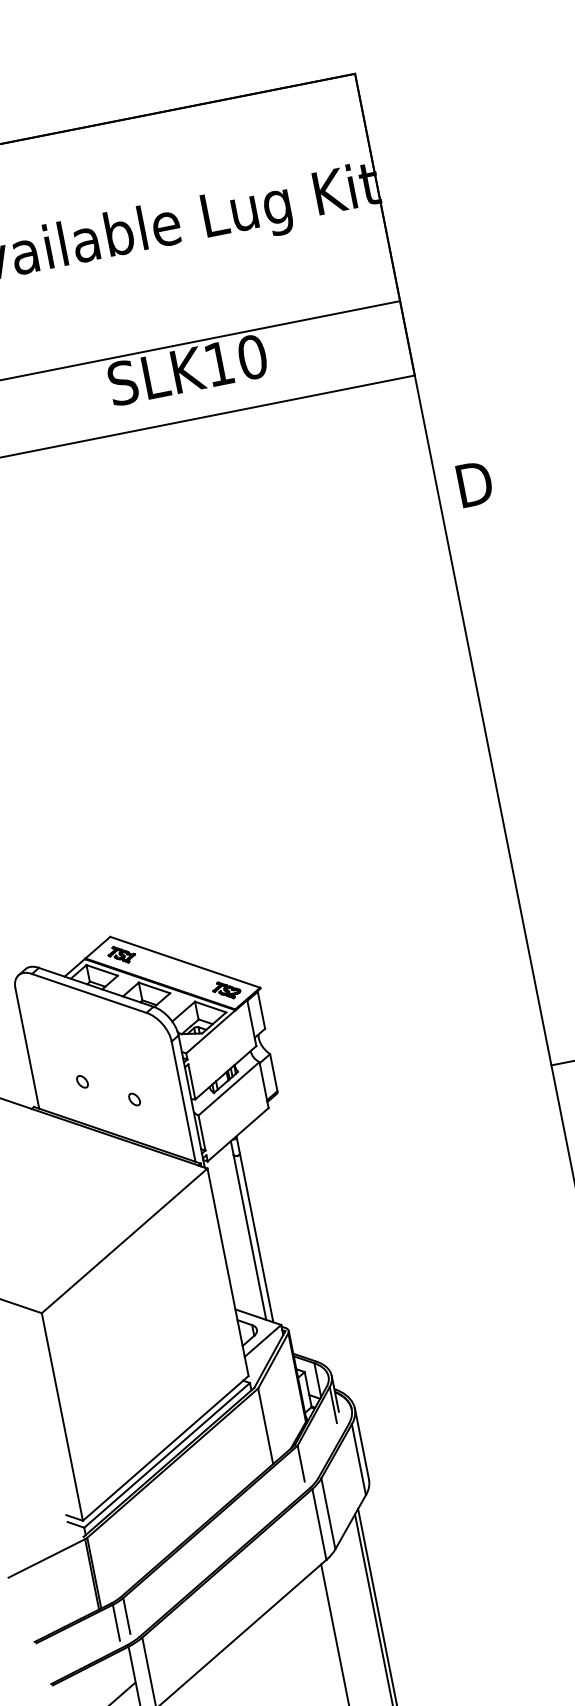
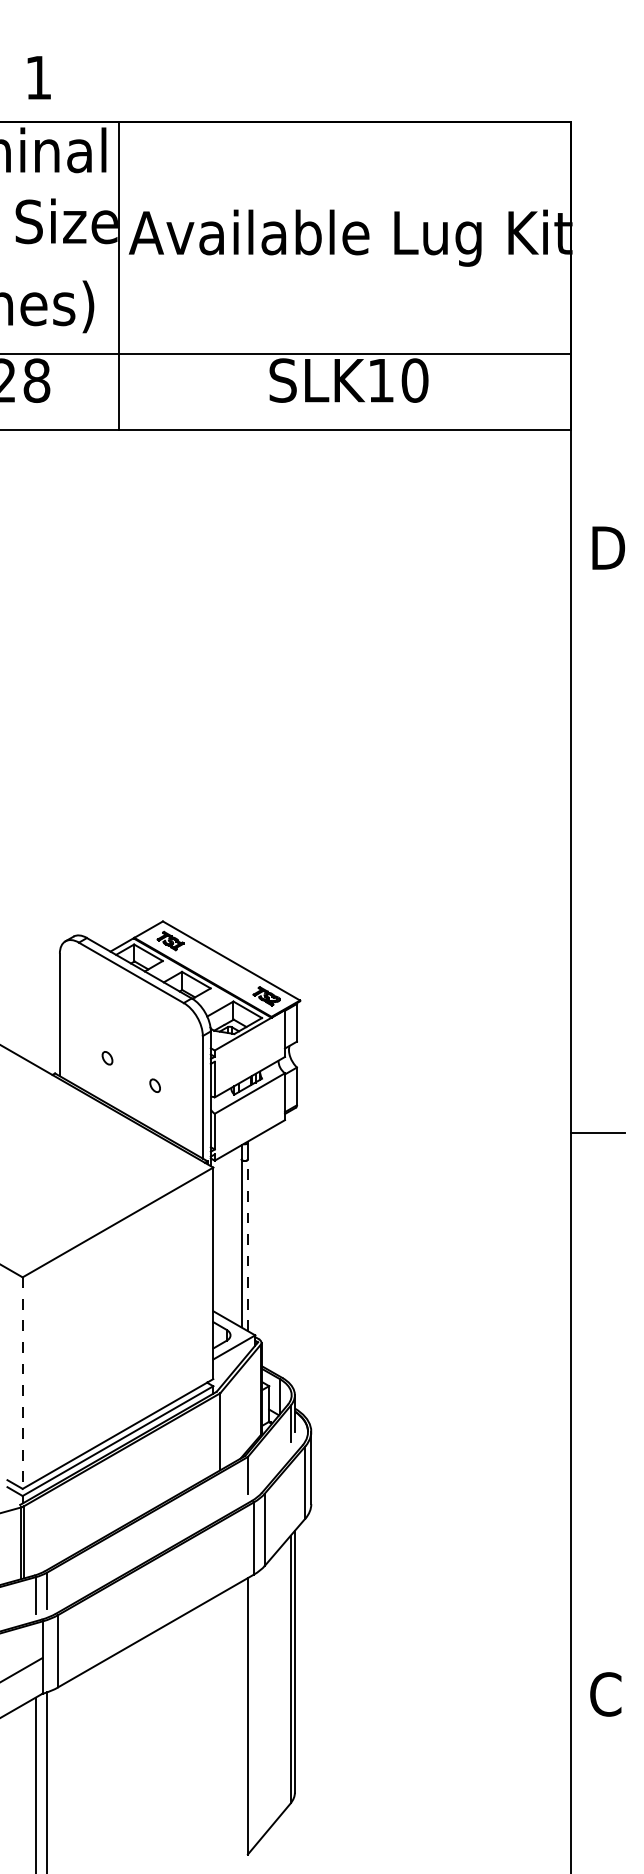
line: (257, 1238) -> (248, 1245), solid -> dashed
line: (62, 1417) -> (22, 1383), solid -> dashed

